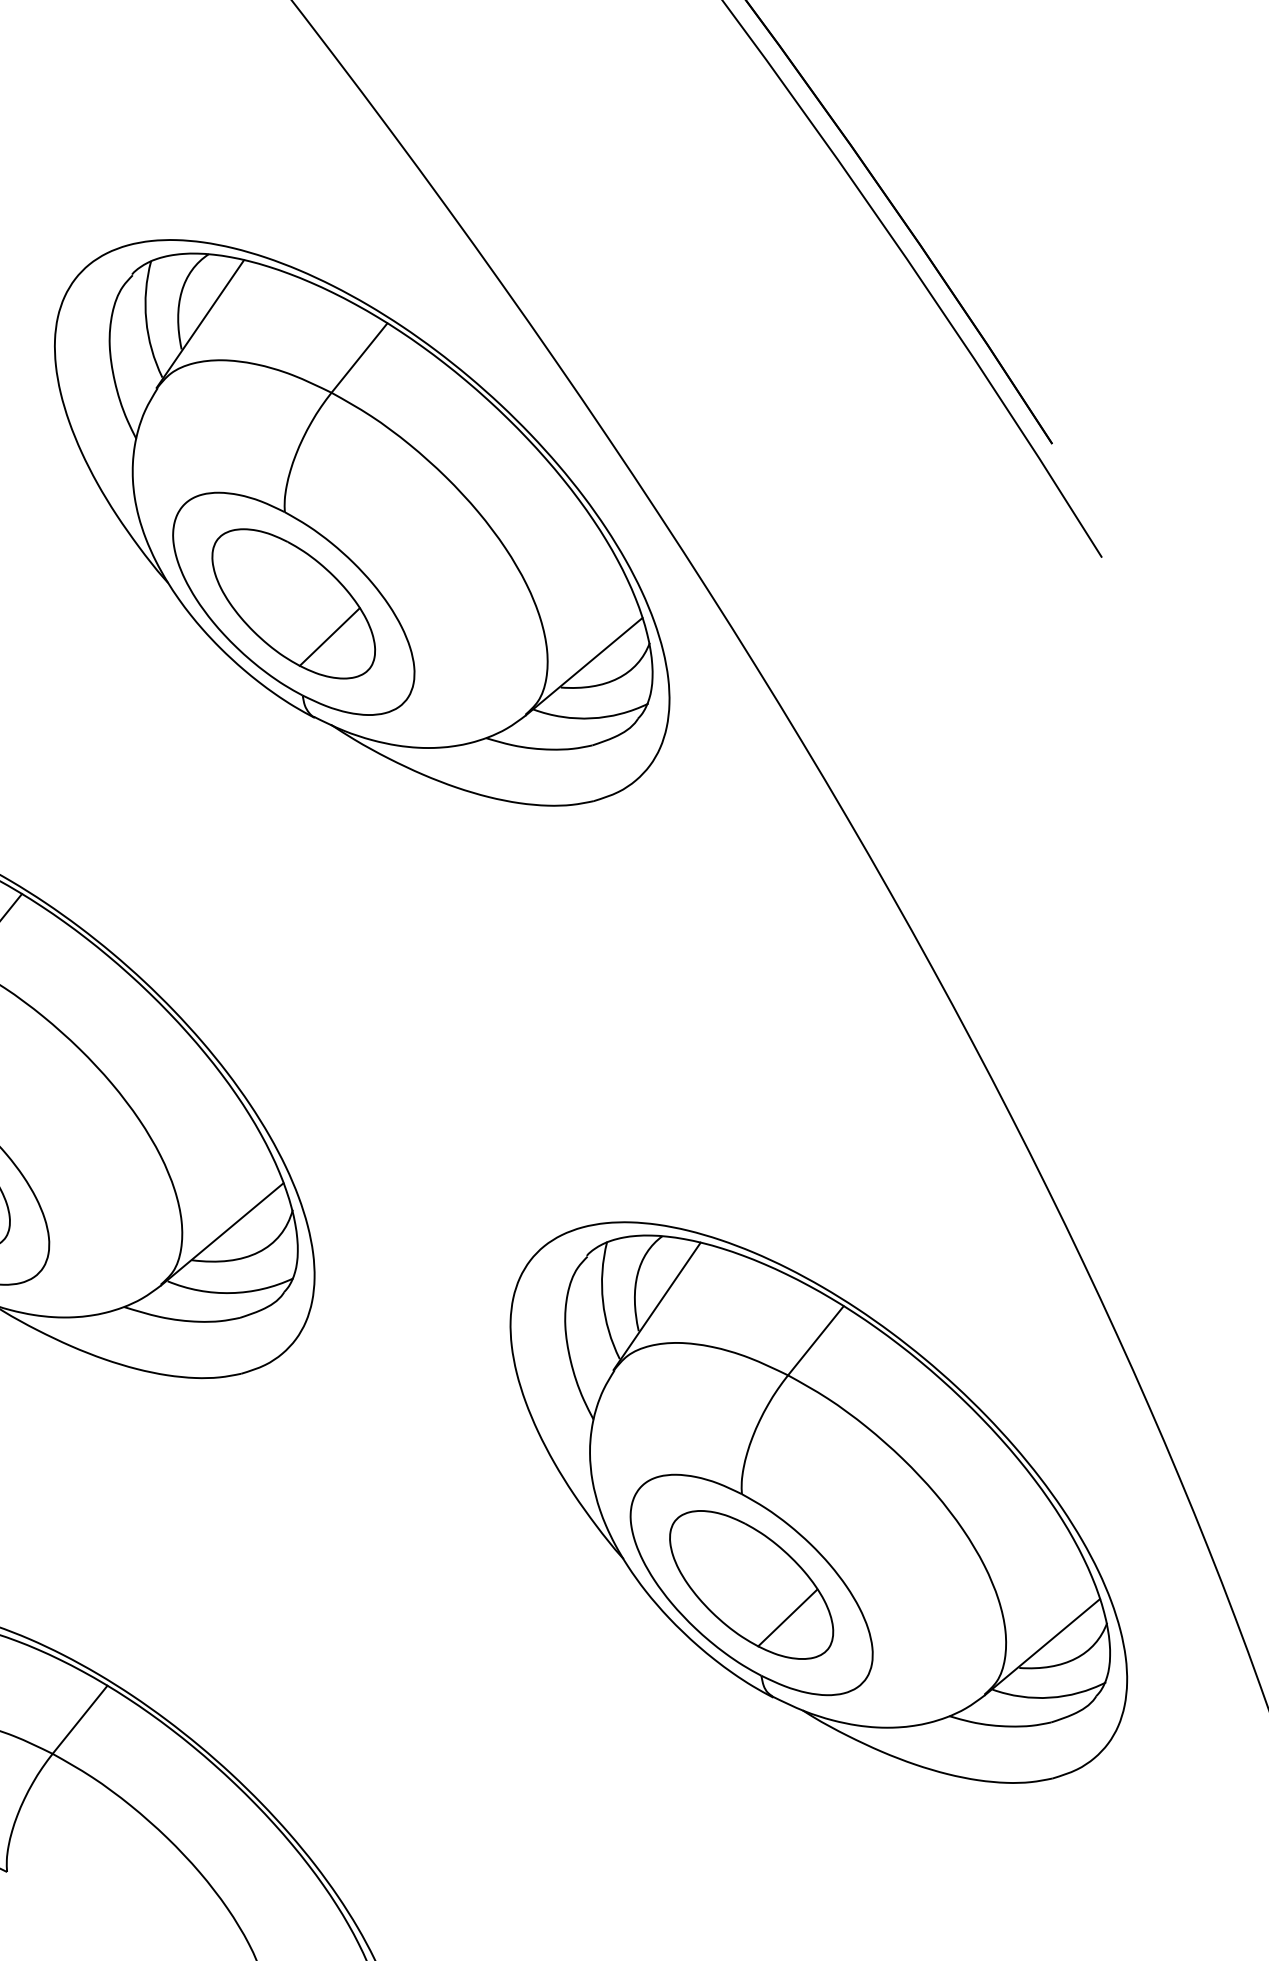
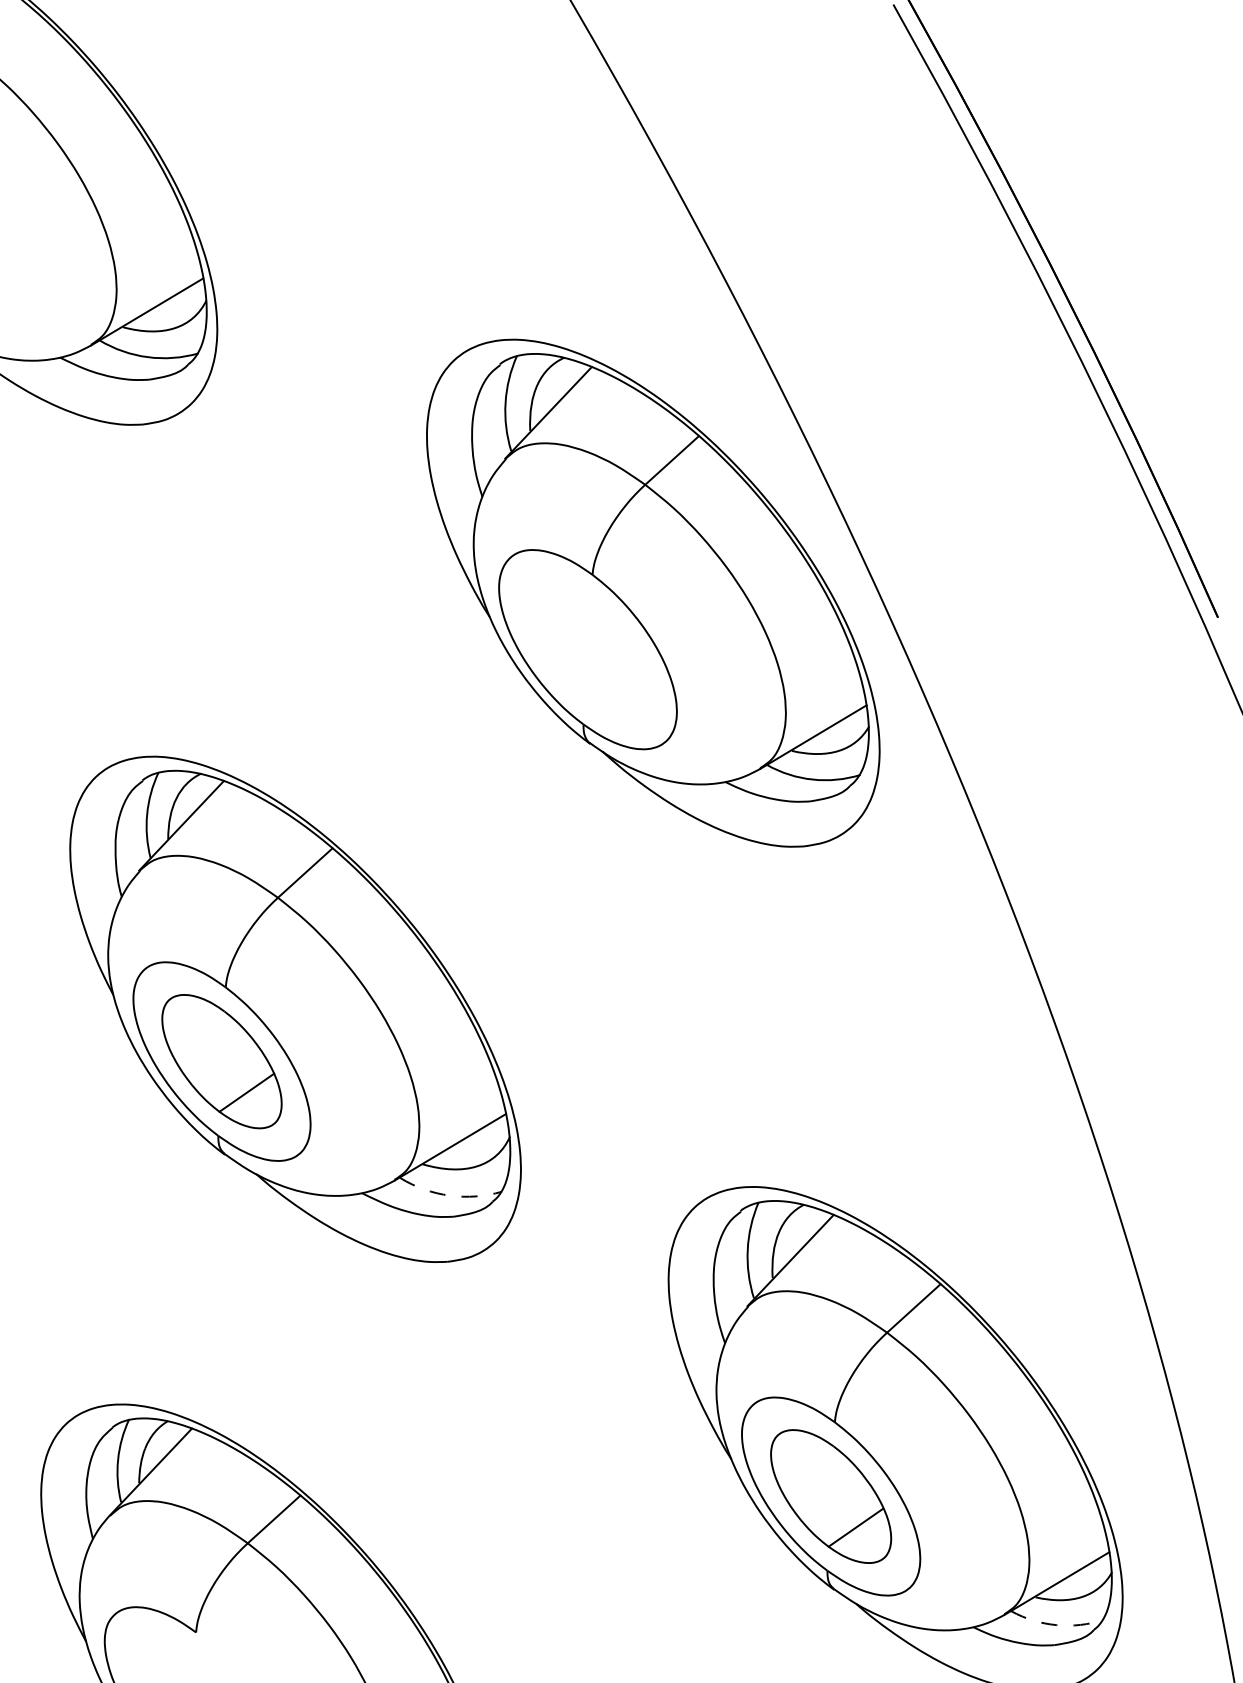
part: (293, 603) -> (587, 649), removed
arc: (230, 1292) -> (449, 1195), solid -> dashed
arc: (1049, 1698) -> (1056, 1625), solid -> dashed

